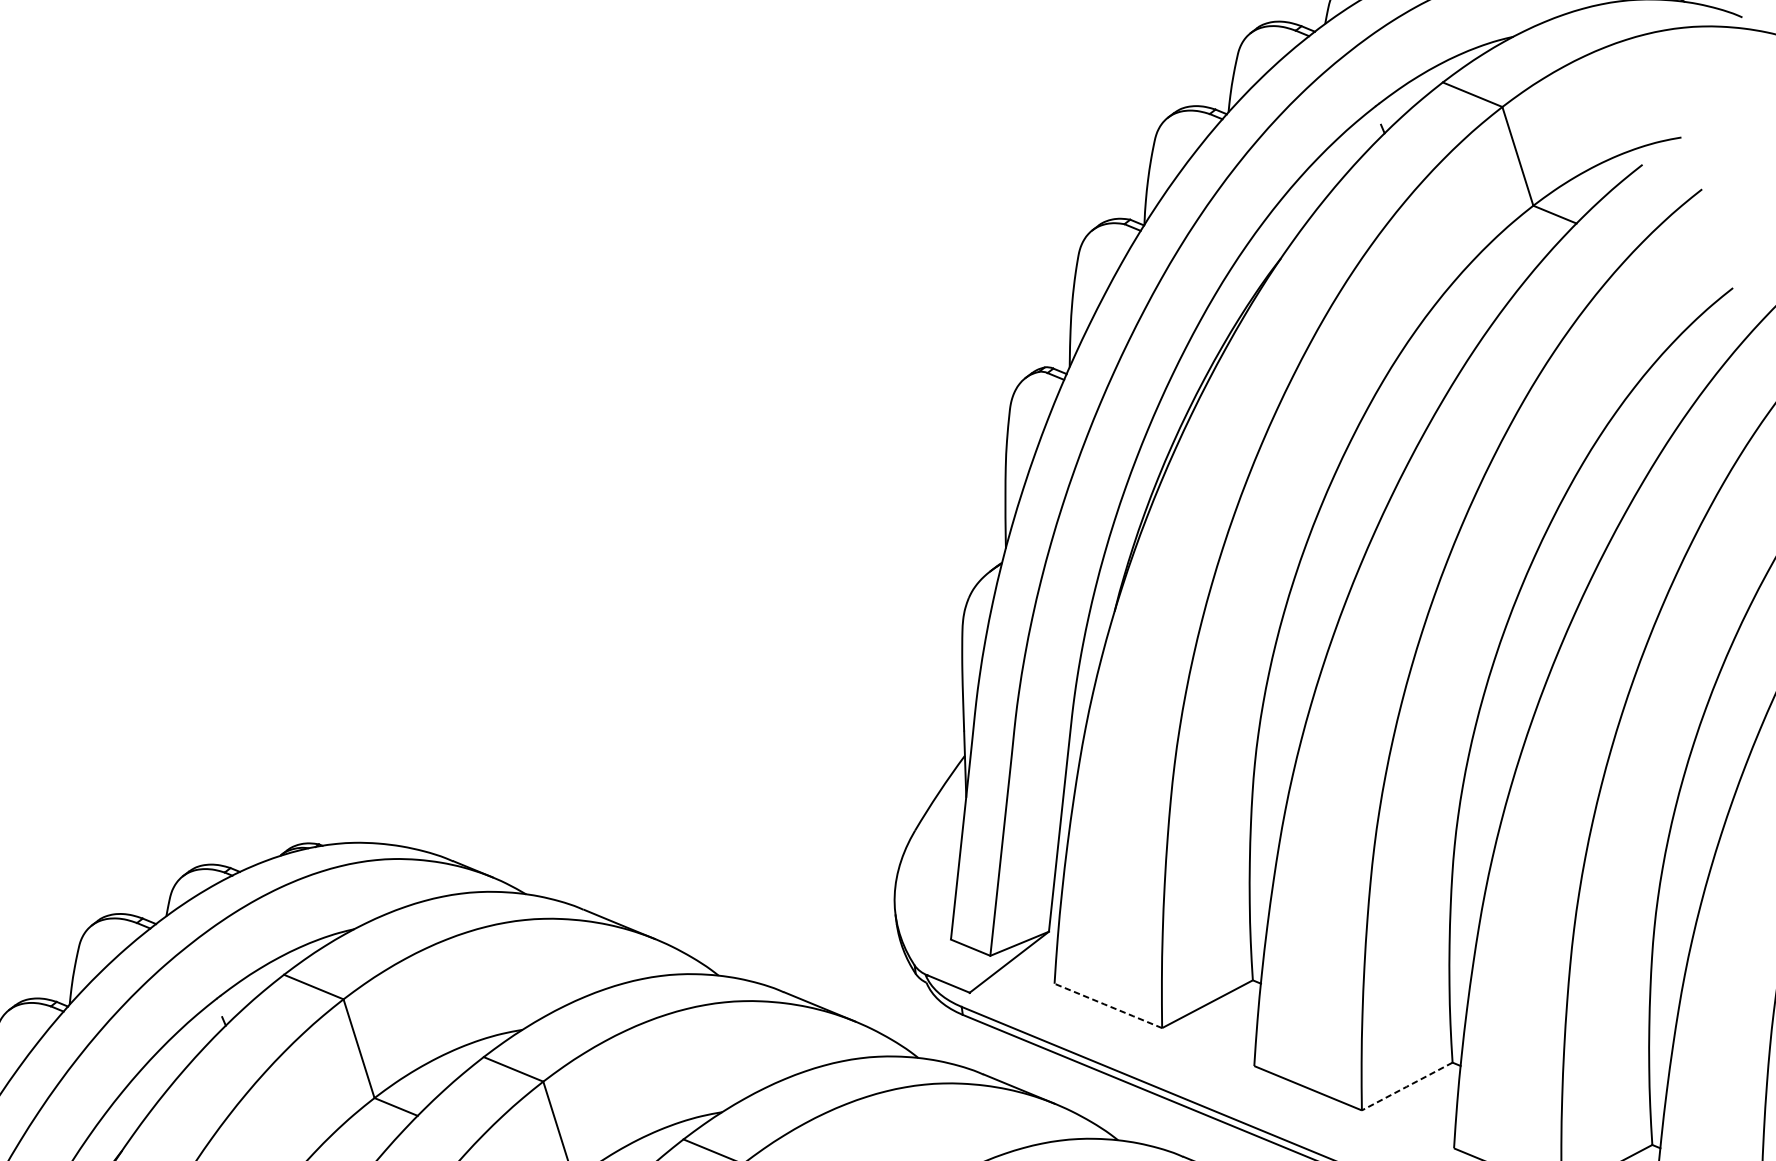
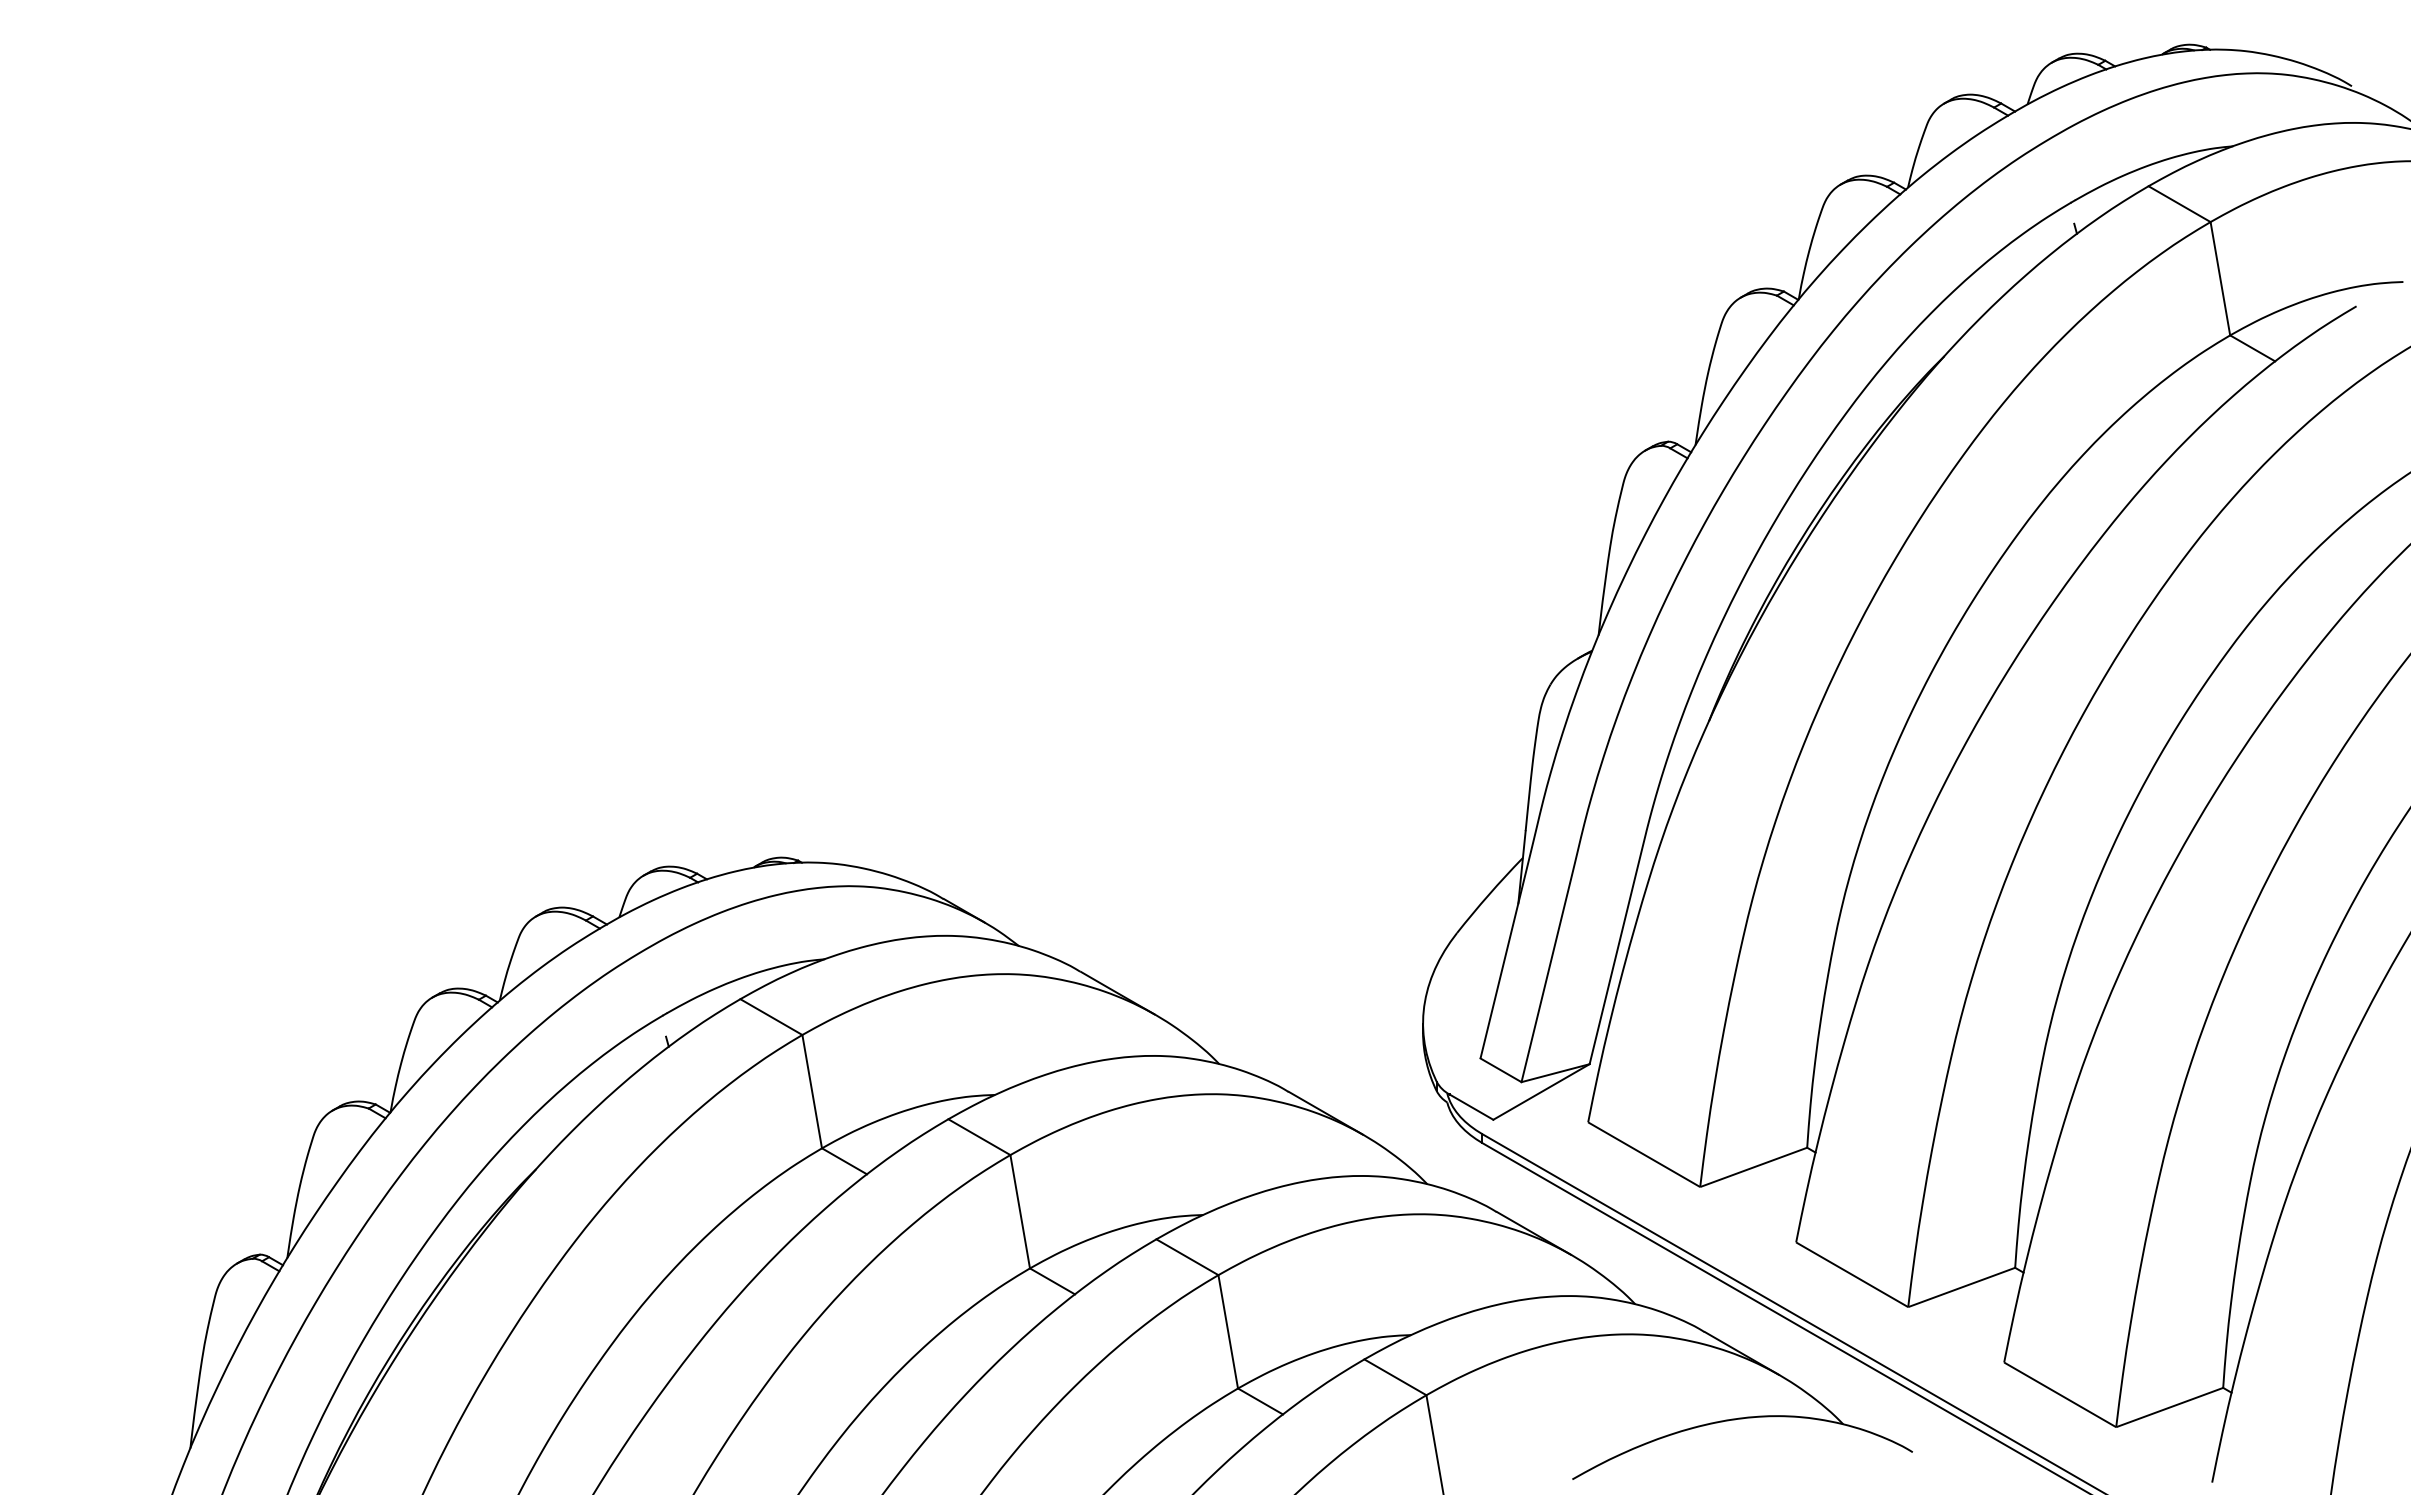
line: (1108, 1005) -> (1644, 1154), dashed -> solid
line: (1407, 1086) -> (1961, 1287), dashed -> solid

